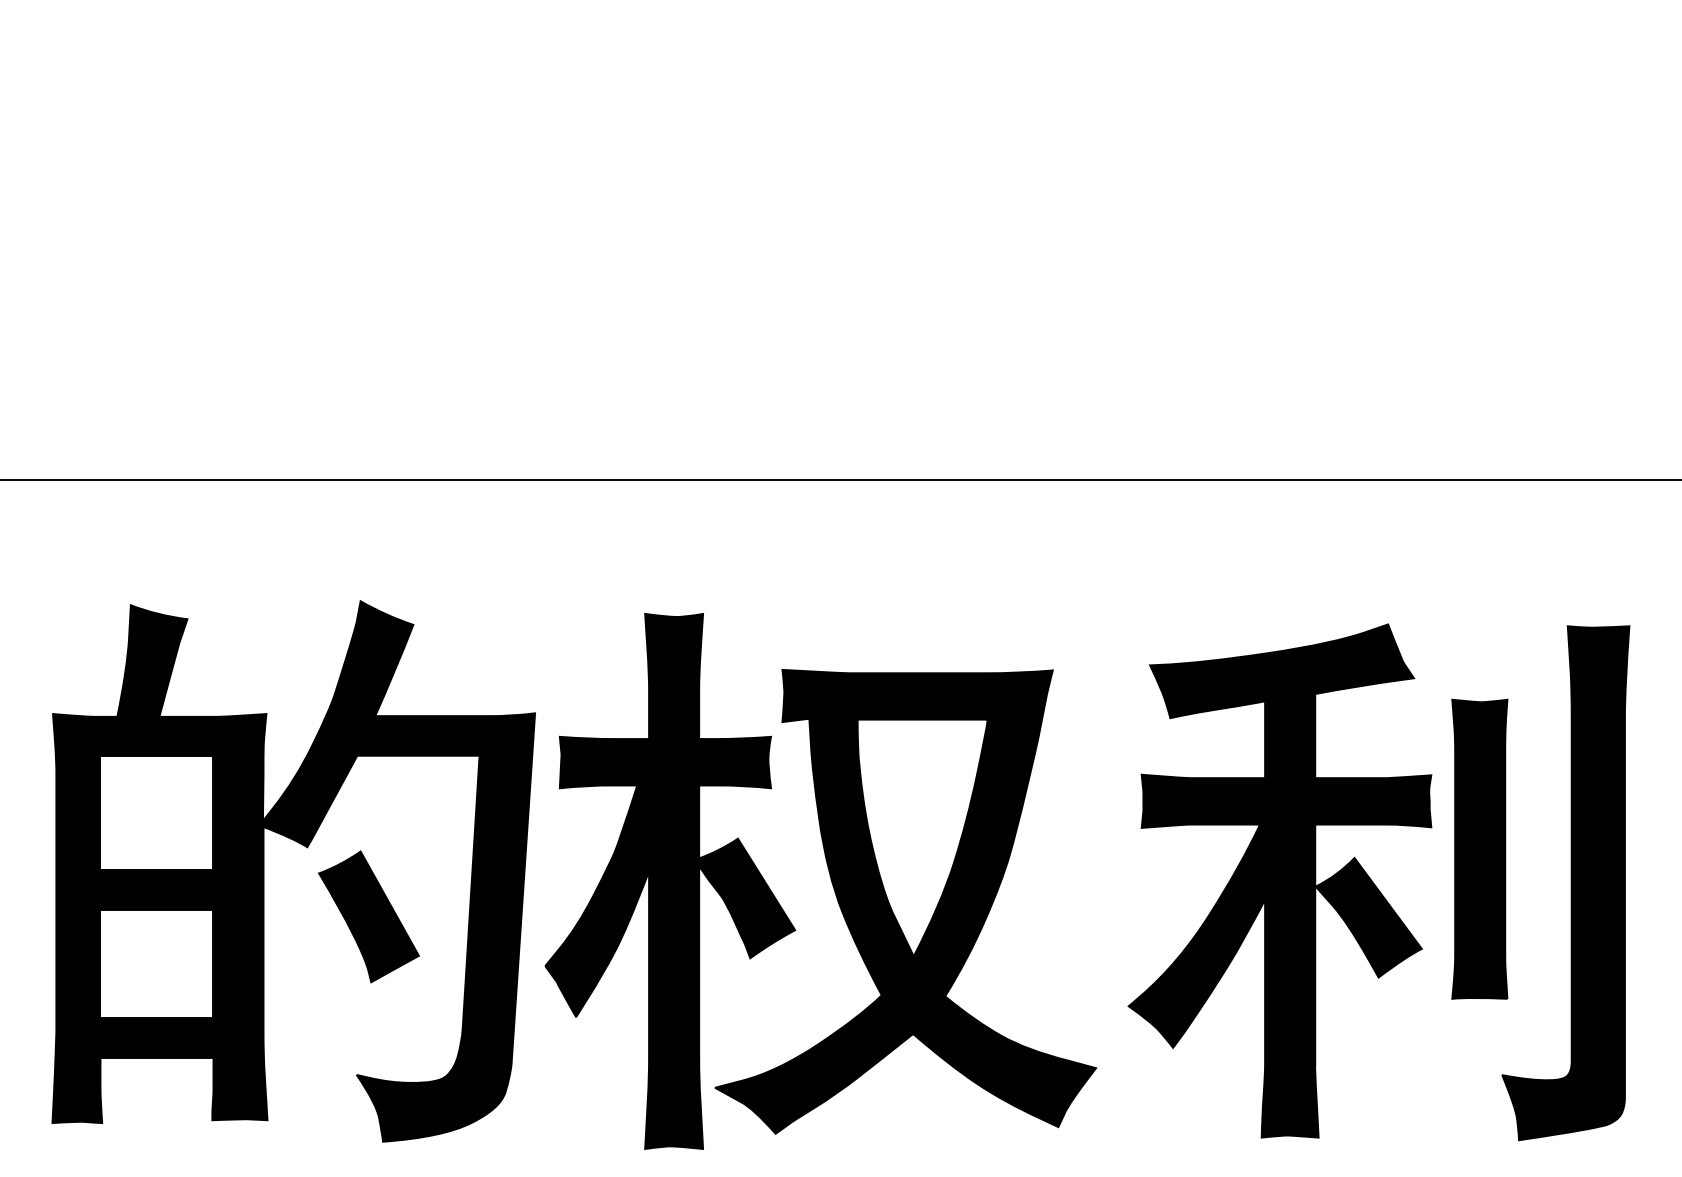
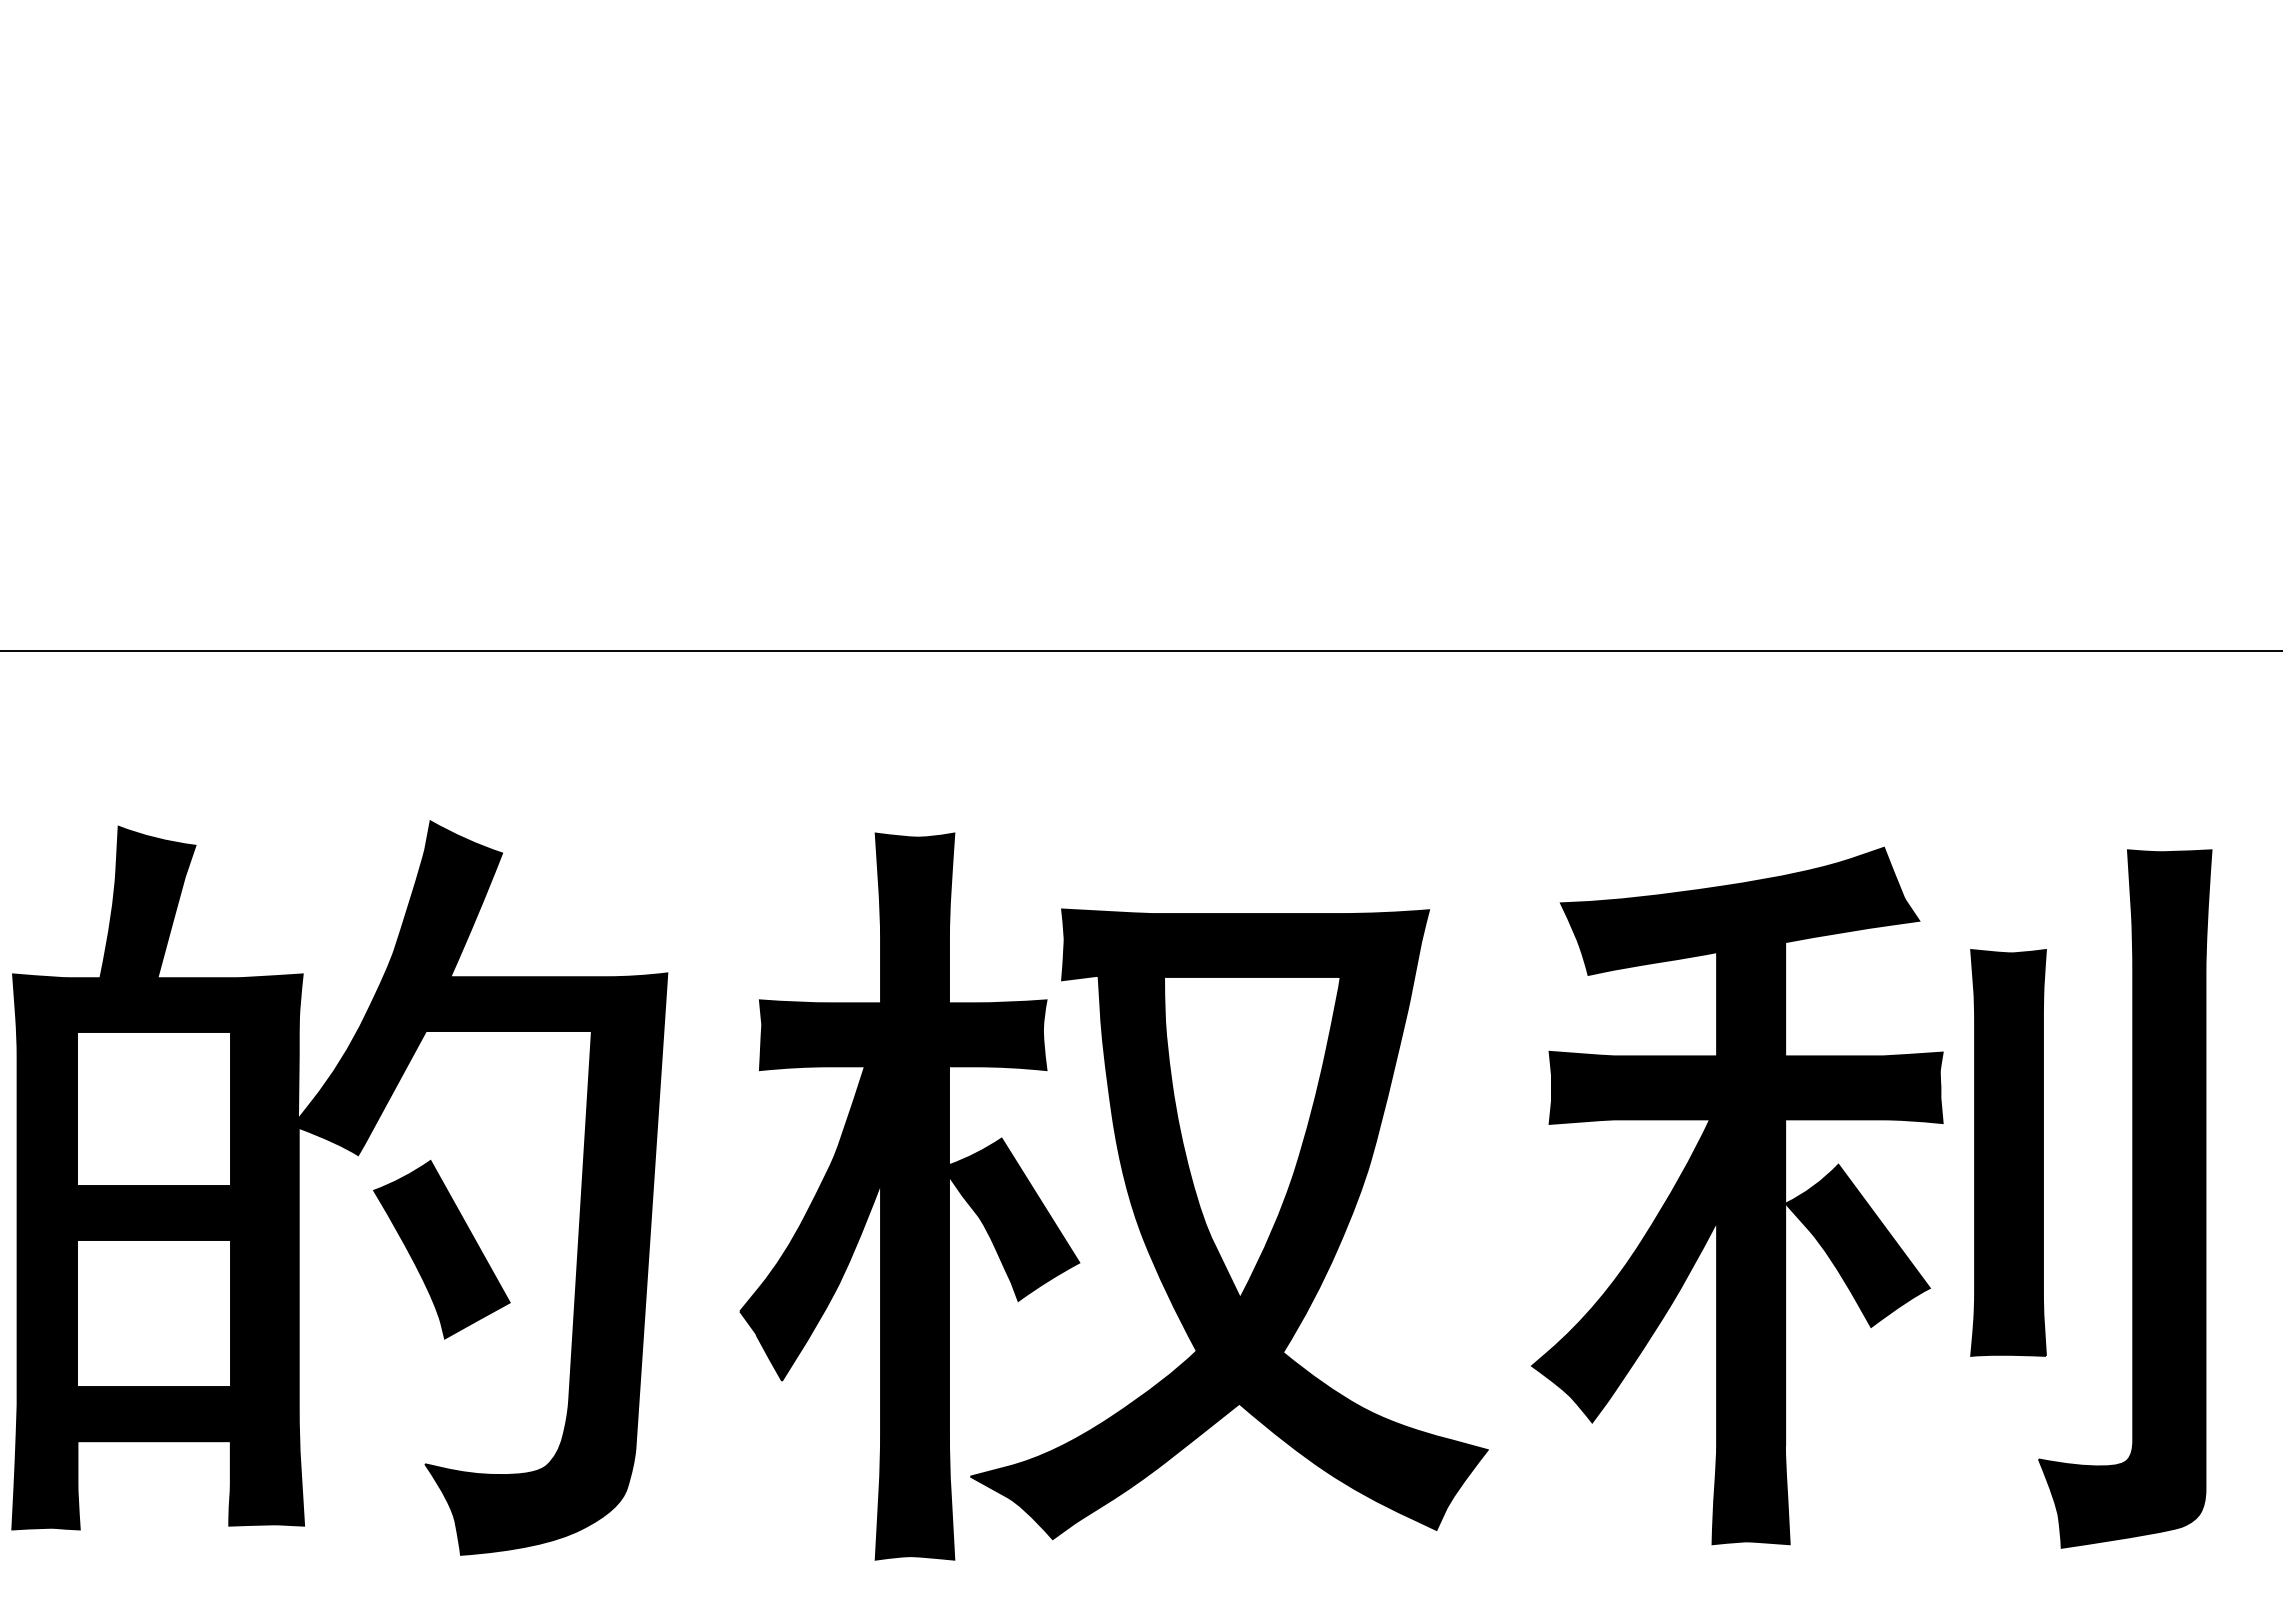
part: (318, 873) -> (373, 1190), moved

